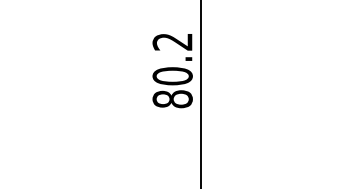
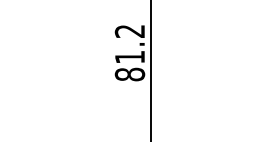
text: (172, 76) -> (129, 57), 80.2 -> 81.2

